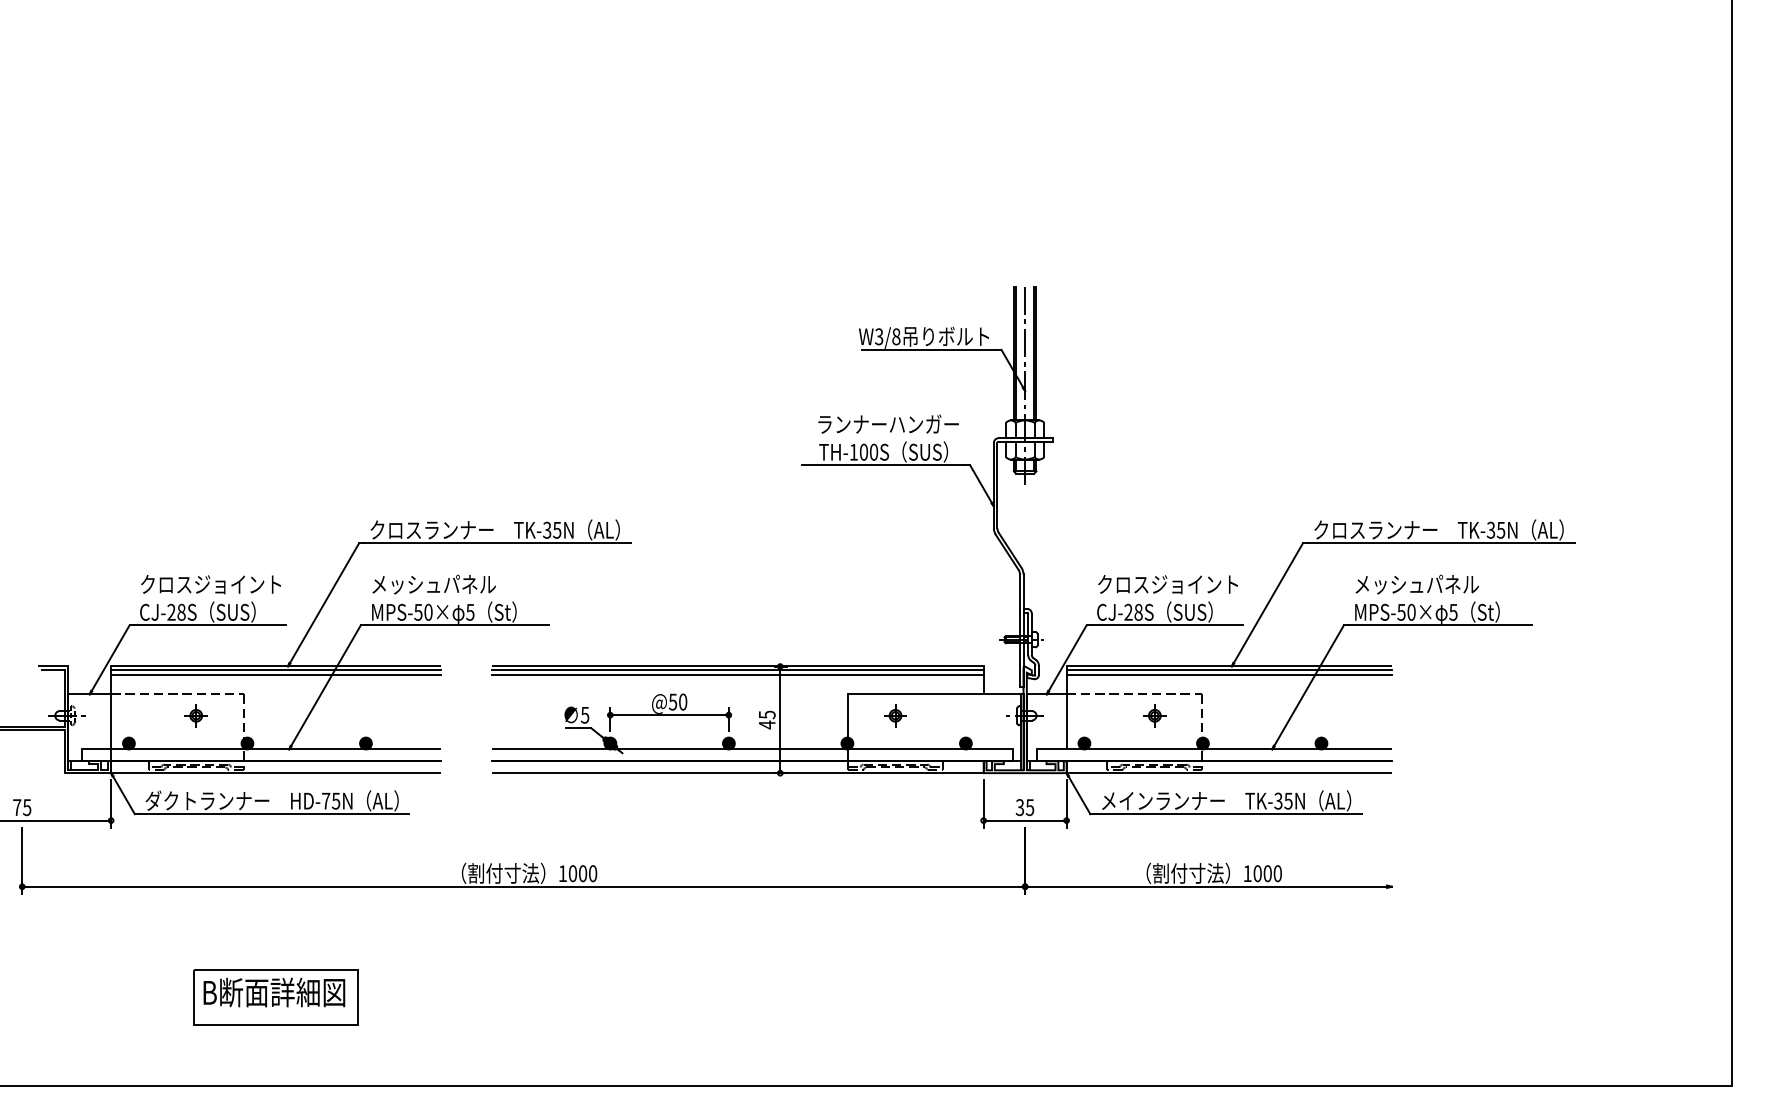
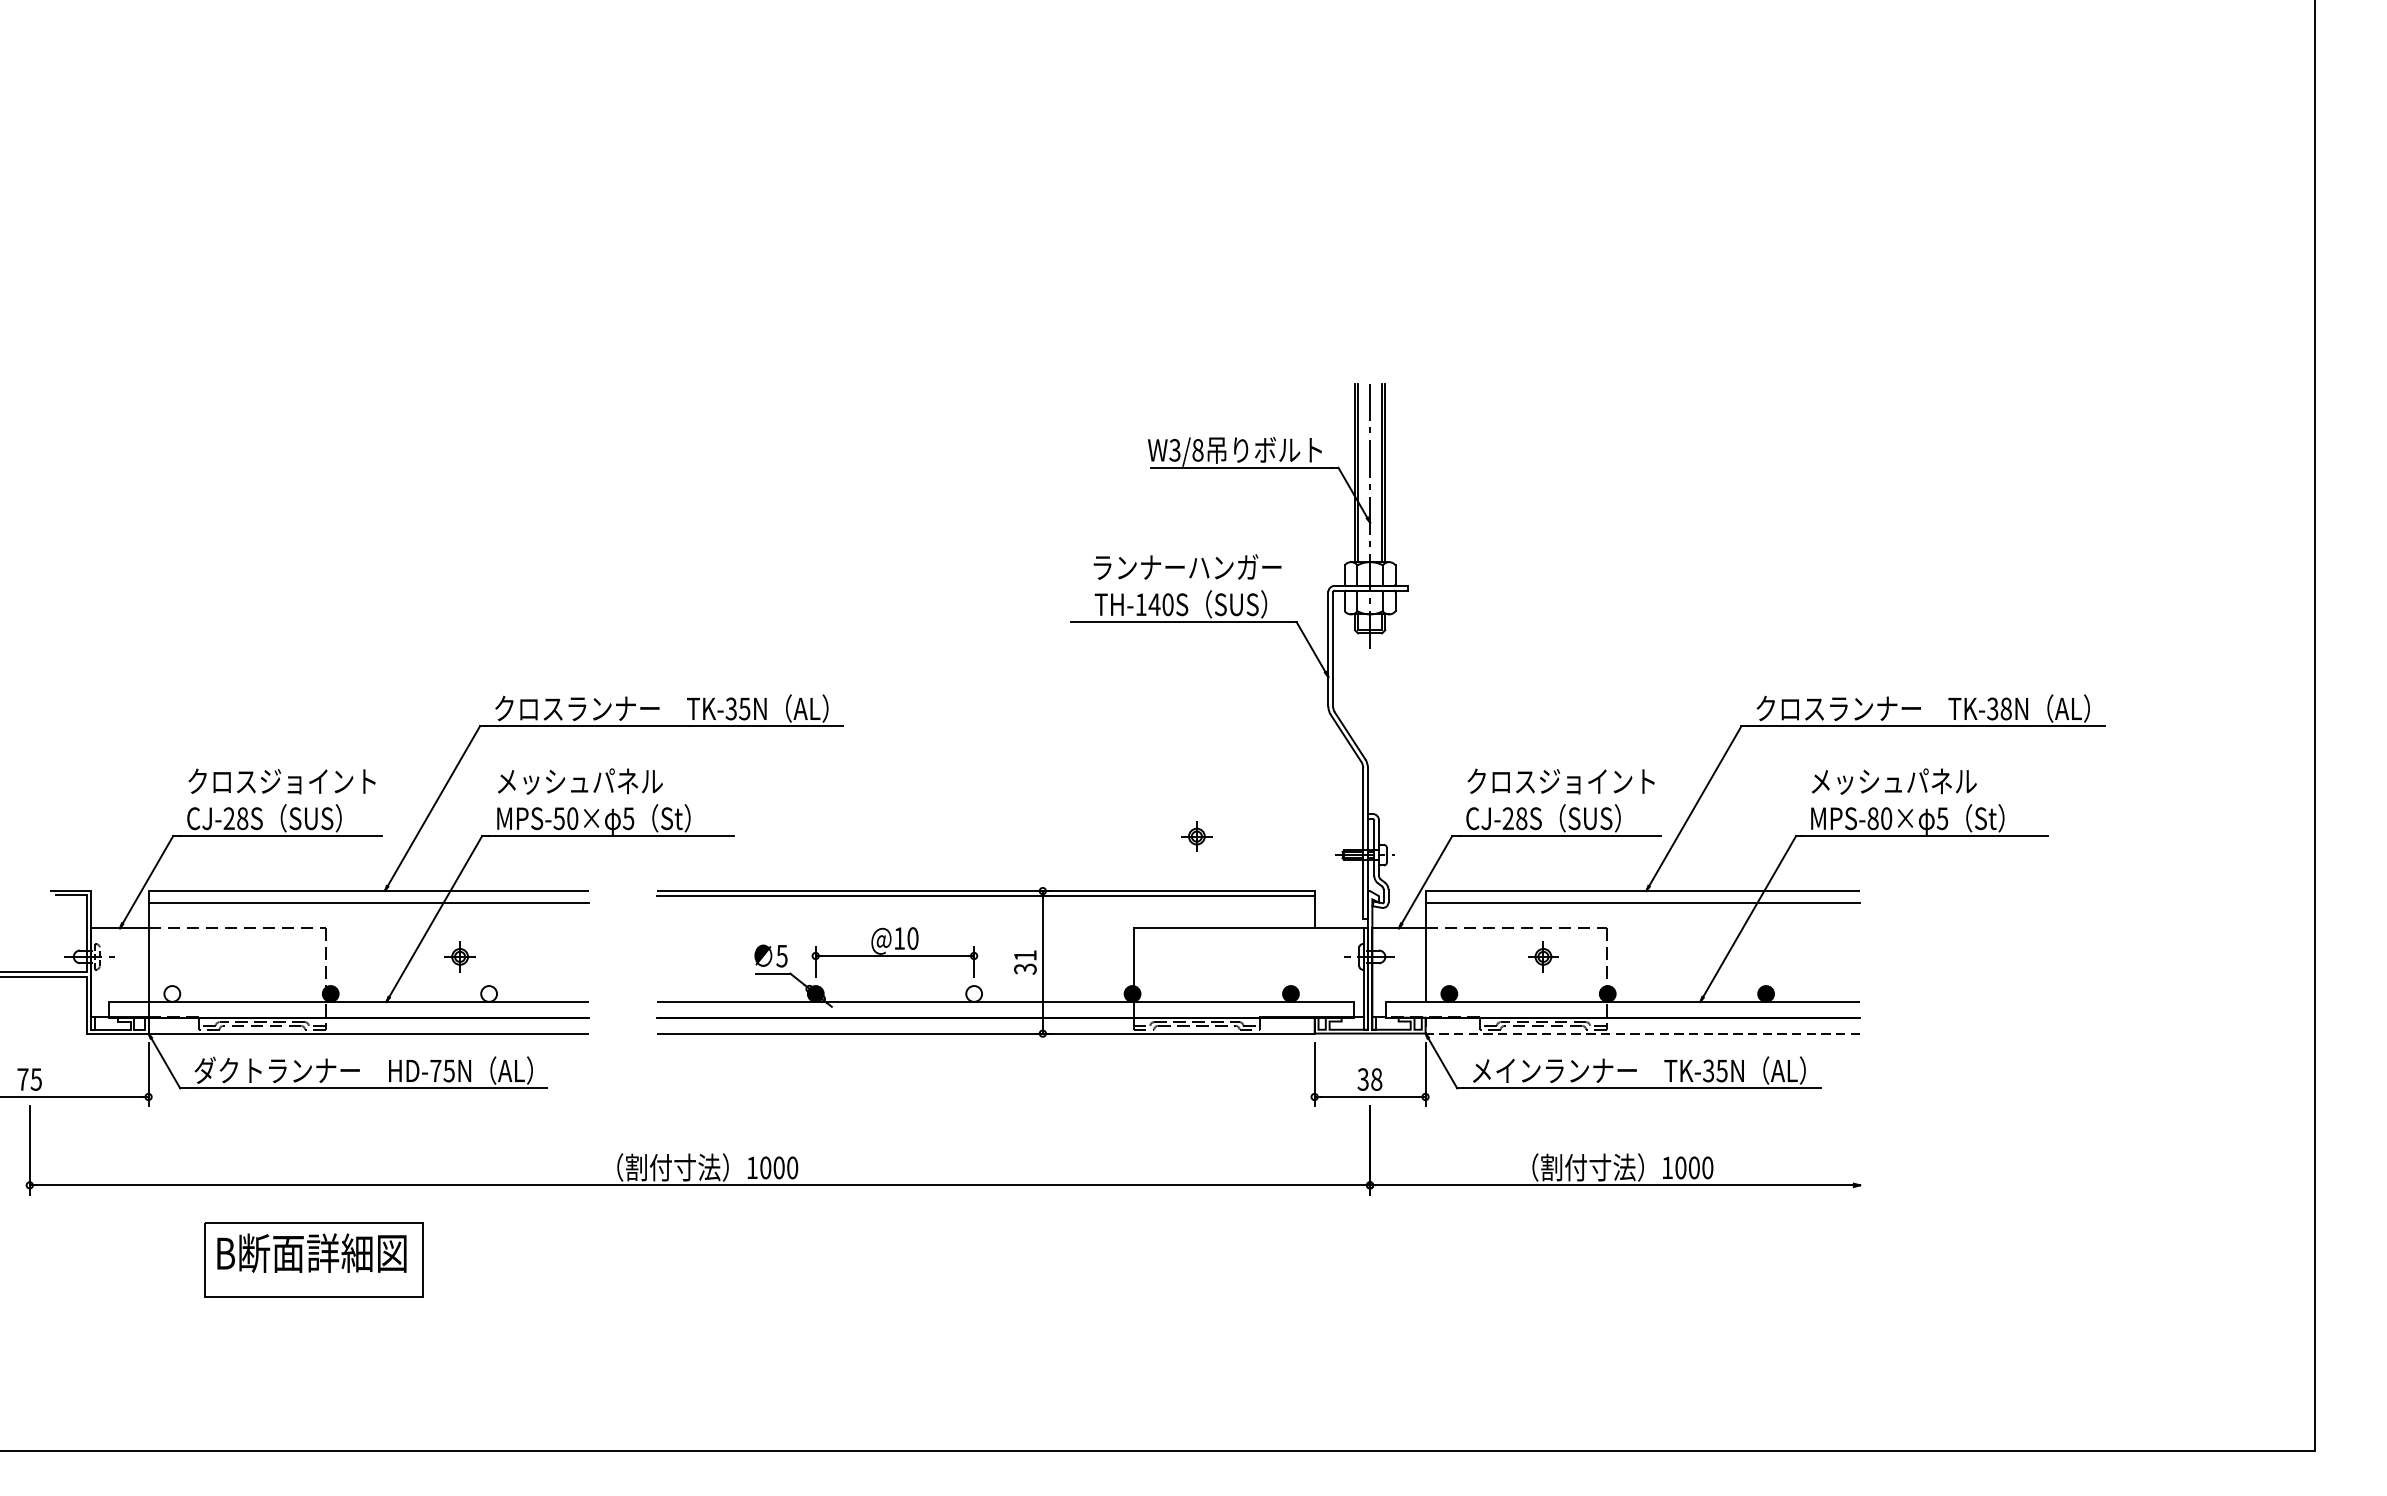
text: (863, 451) -> (1154, 603), TH-100S -> TH-140S
text: (1500, 529) -> (2005, 707), TK-35N -> TK-38N
text: (1401, 611) -> (1873, 817), MPS-50× -> MPS-80×
line: (275, 670) -> (368, 896), removed
line: (1228, 670) -> (1641, 896), removed
line: (737, 675) -> (985, 903), removed
text: (672, 701) -> (898, 937), @50 -> @10
part: (195, 715) -> (459, 956), moved
part: (895, 715) -> (1196, 836), moved
text: (766, 719) -> (1024, 961), 45 -> 31
fill: (128, 743) -> (171, 993), removed
fill: (365, 743) -> (488, 993), removed
fill: (728, 743) -> (973, 993), removed
line: (1223, 773) -> (1635, 1034), solid -> dashed
text: (1029, 807) -> (1375, 1079), 35 -> 38
part: (275, 997) -> (313, 1259), moved

